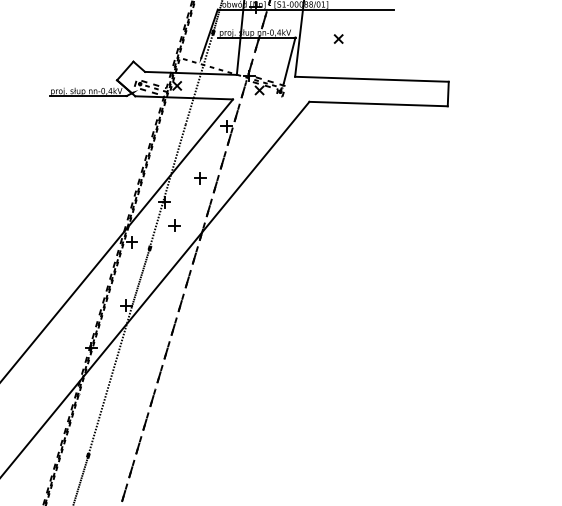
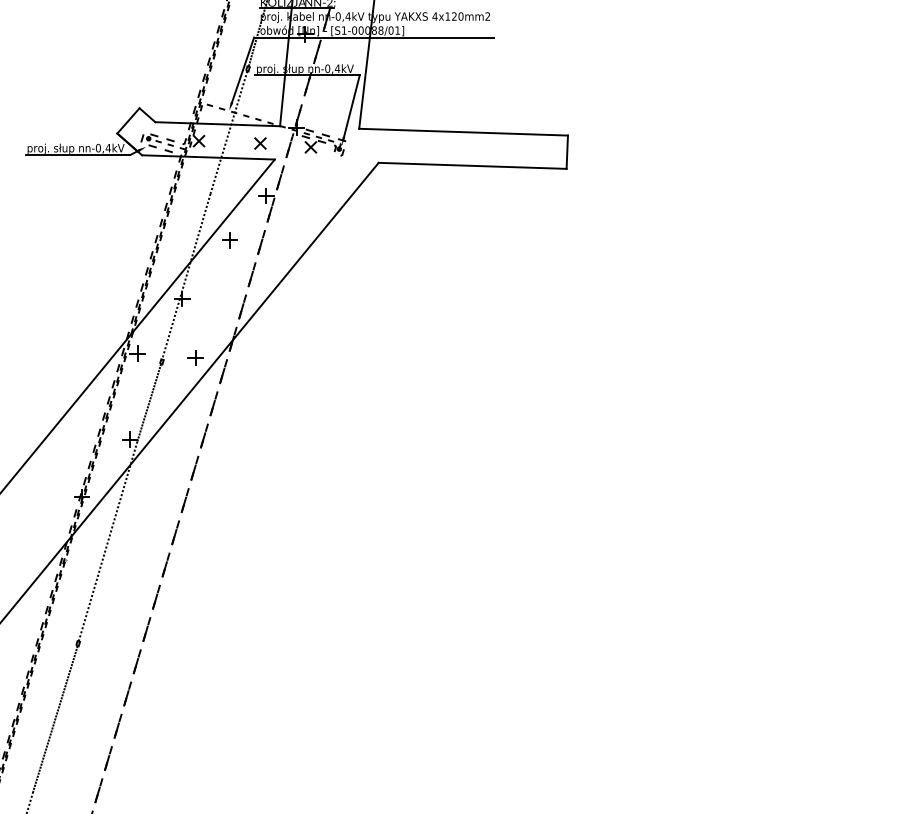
part: (338, 39) -> (260, 143), moved
part: (199, 178) -> (229, 240), moved
part: (174, 225) -> (195, 357), moved

